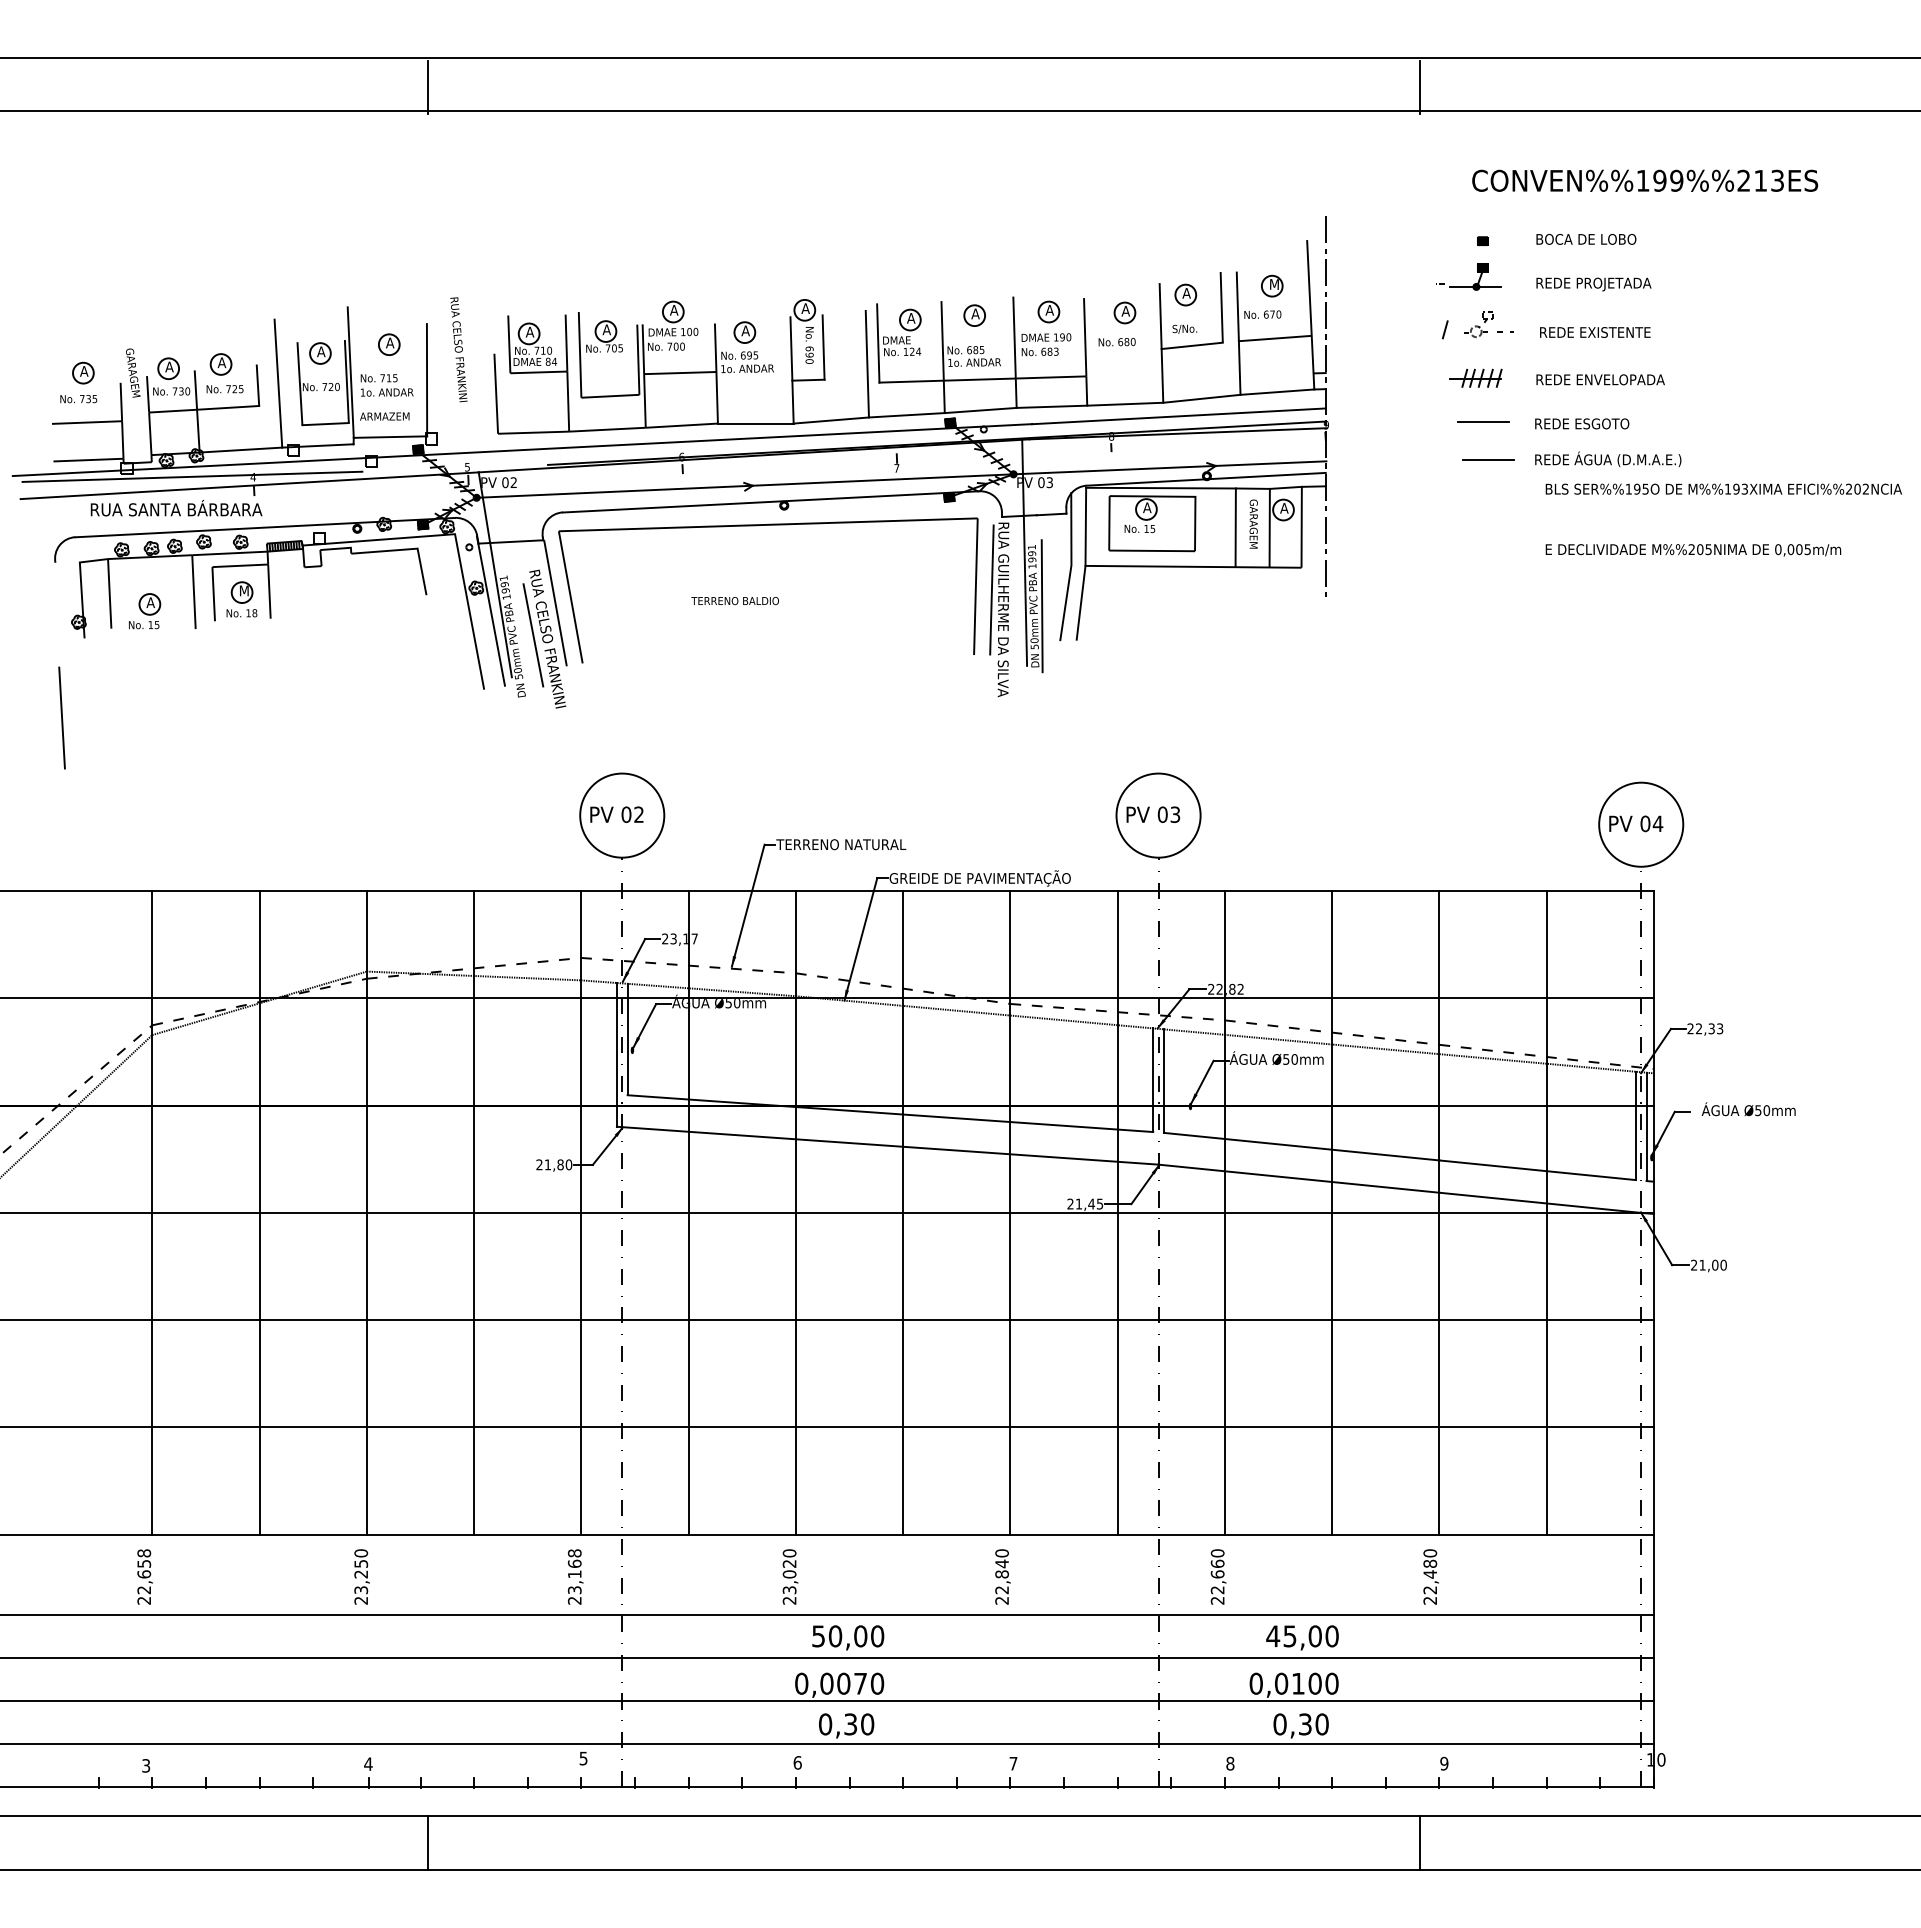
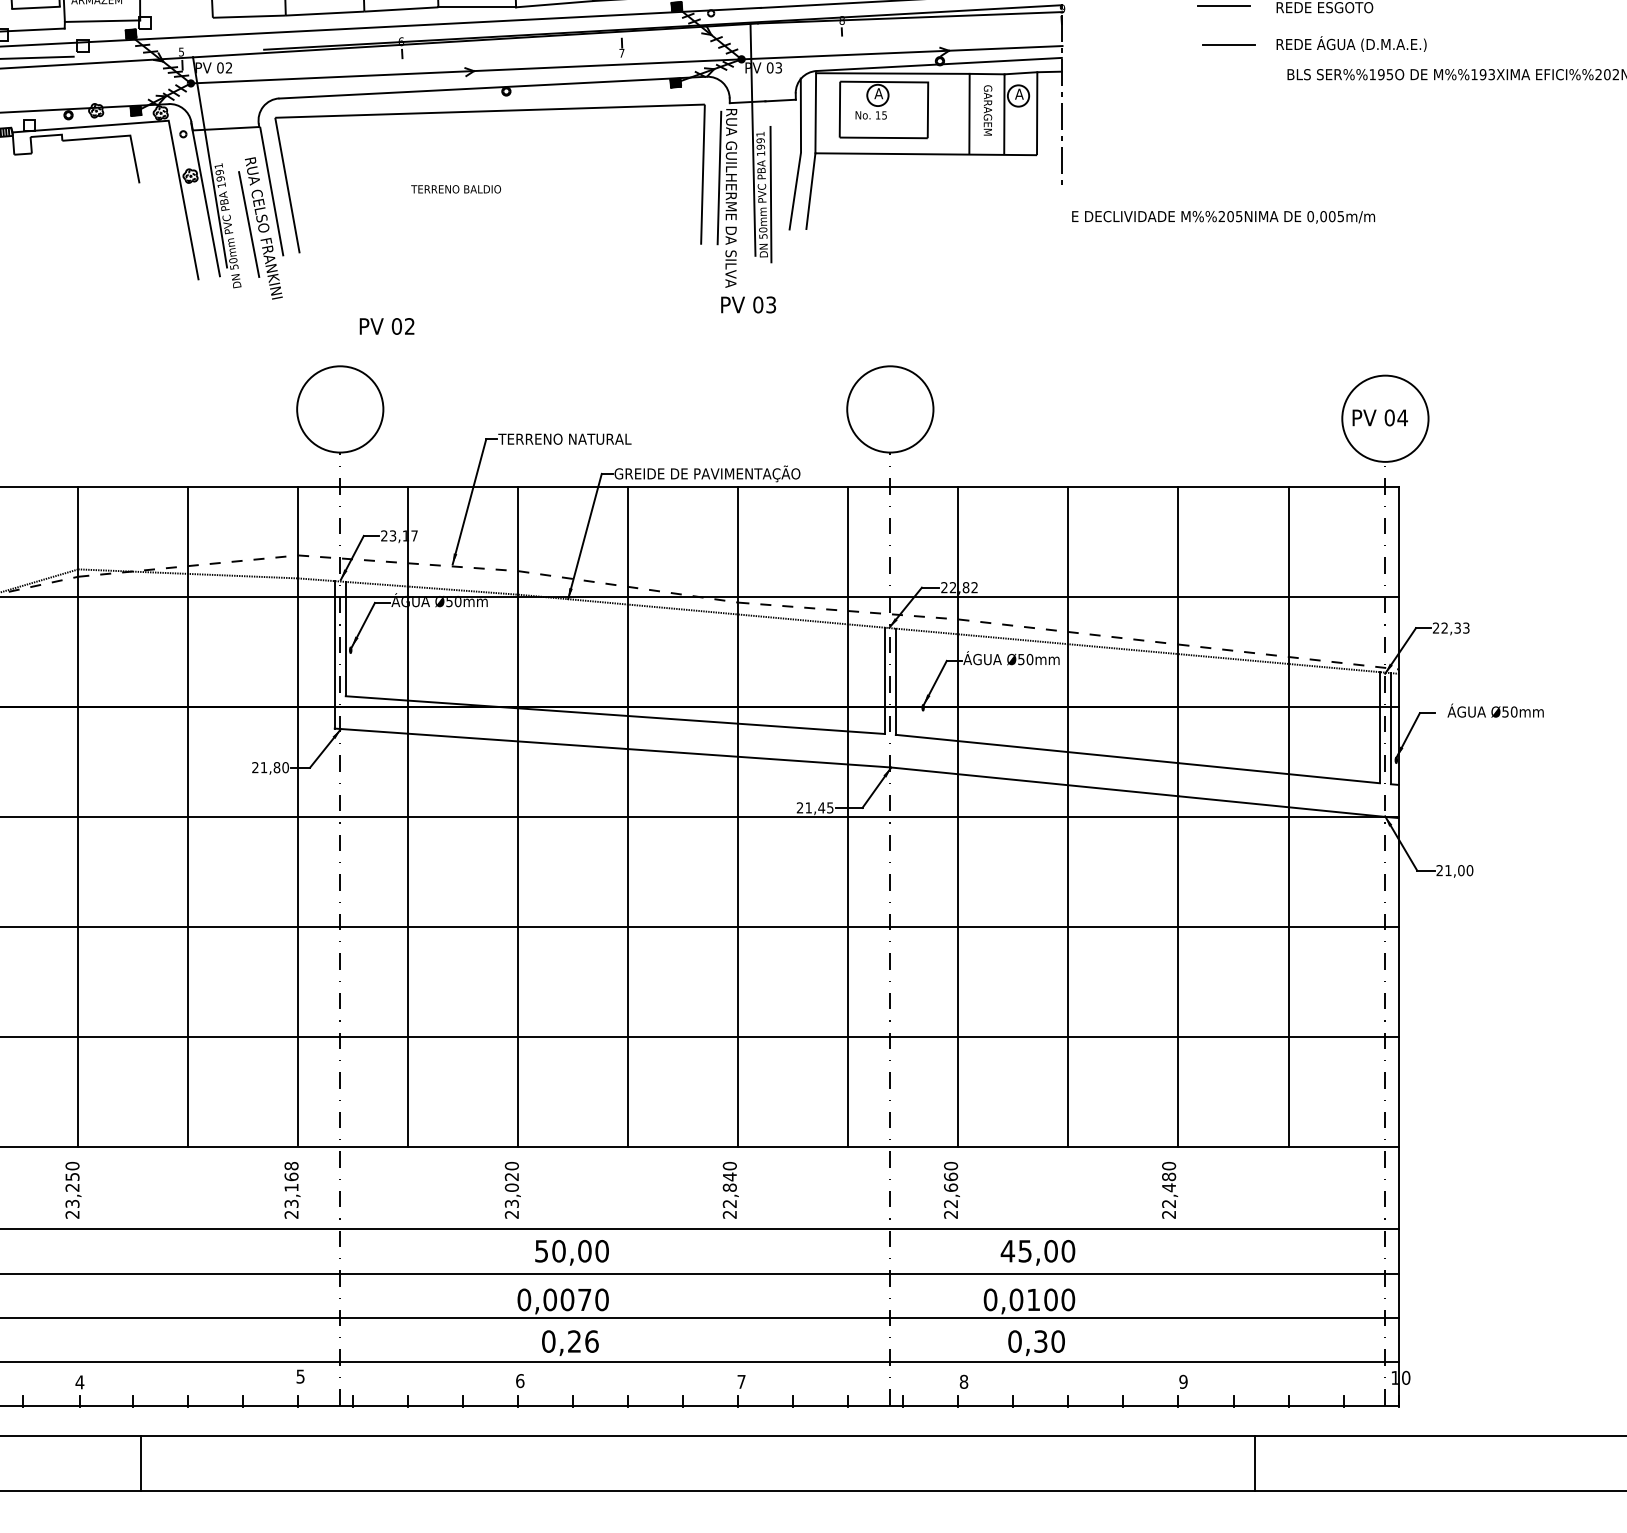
text: (1693, 550) -> (1223, 217), moved
text: (616, 814) -> (386, 326), moved
text: (1153, 814) -> (748, 304), moved
text: (859, 1724) -> (583, 1341), 0,30 -> 0,26
line: (1420, 1843) -> (1255, 1463), moved

